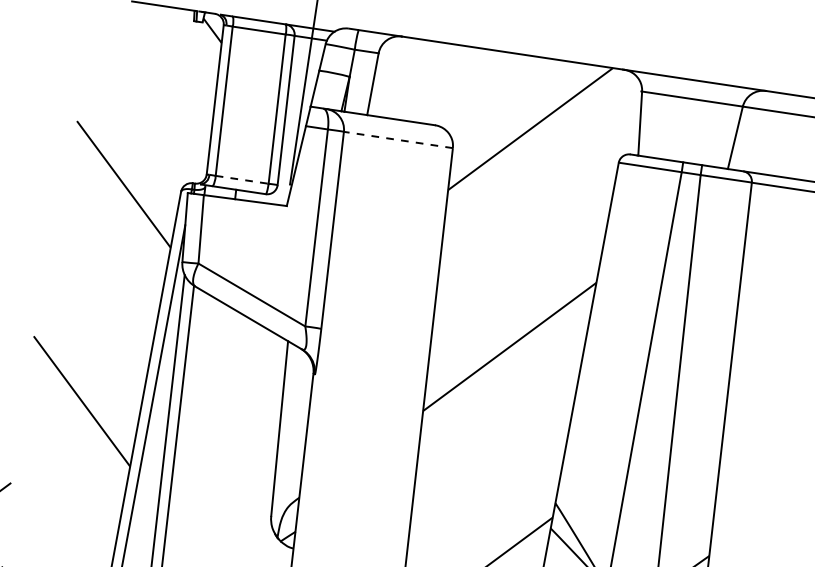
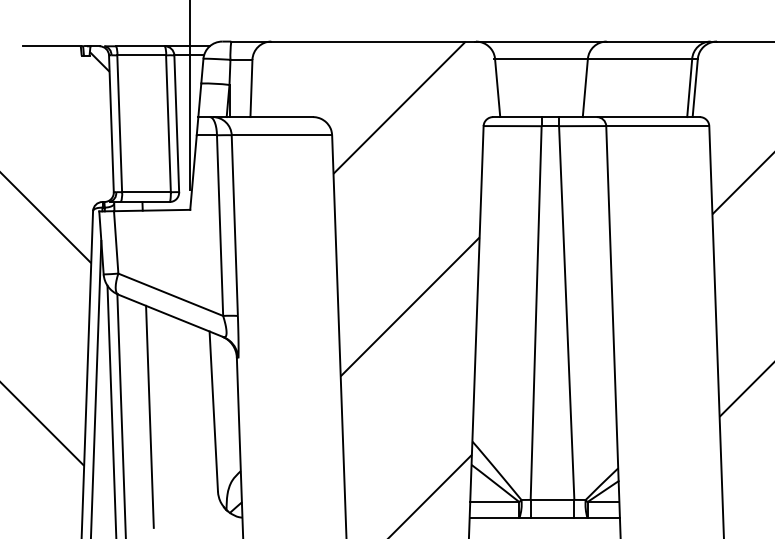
line: (397, 140) -> (281, 135), dashed -> solid
line: (242, 180) -> (146, 192), dashed -> solid
line: (209, 423) -> (149, 416), added

